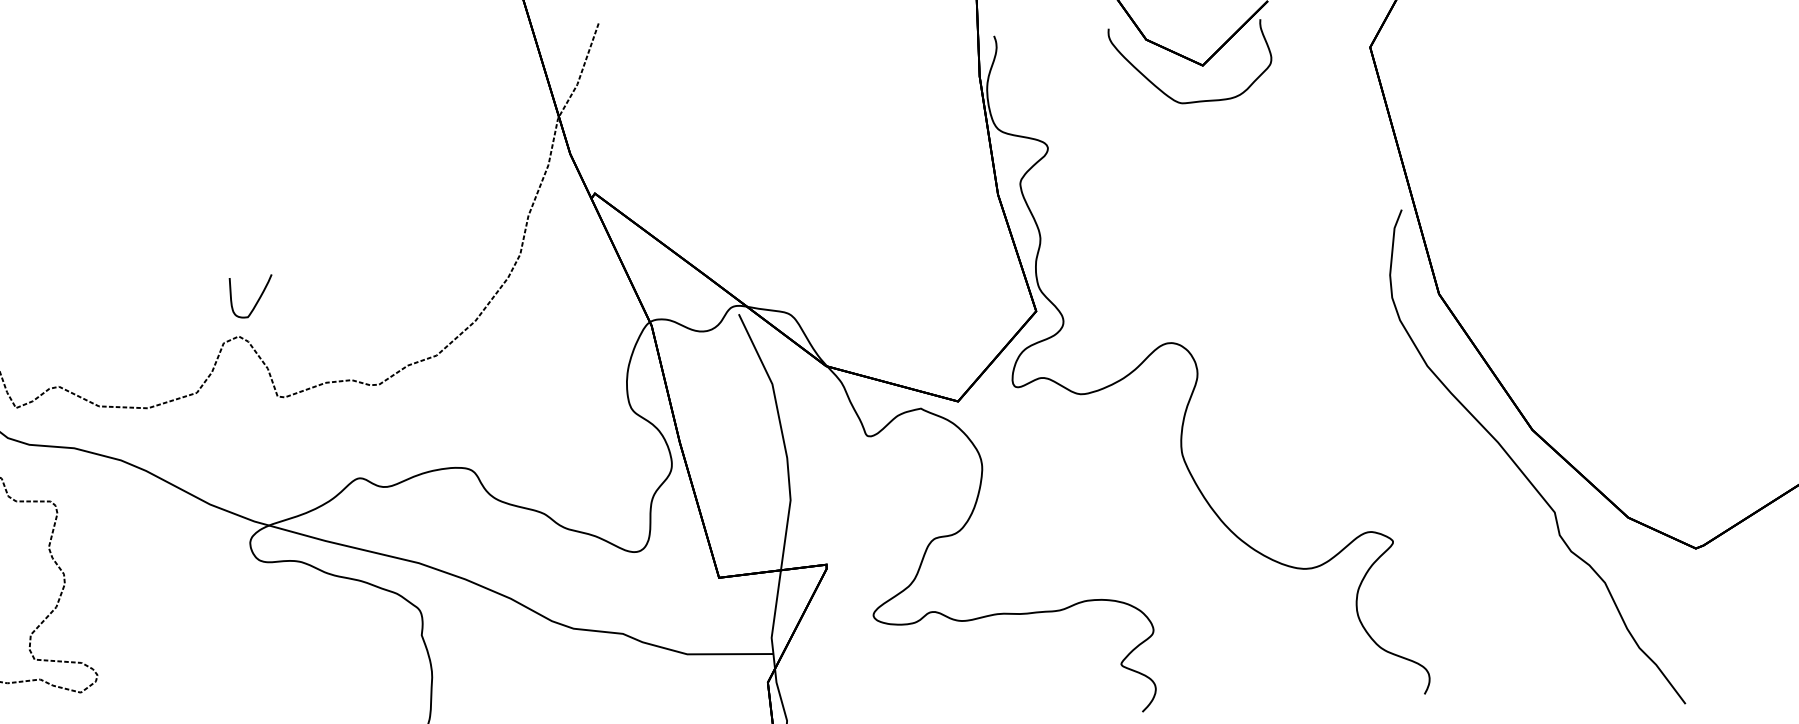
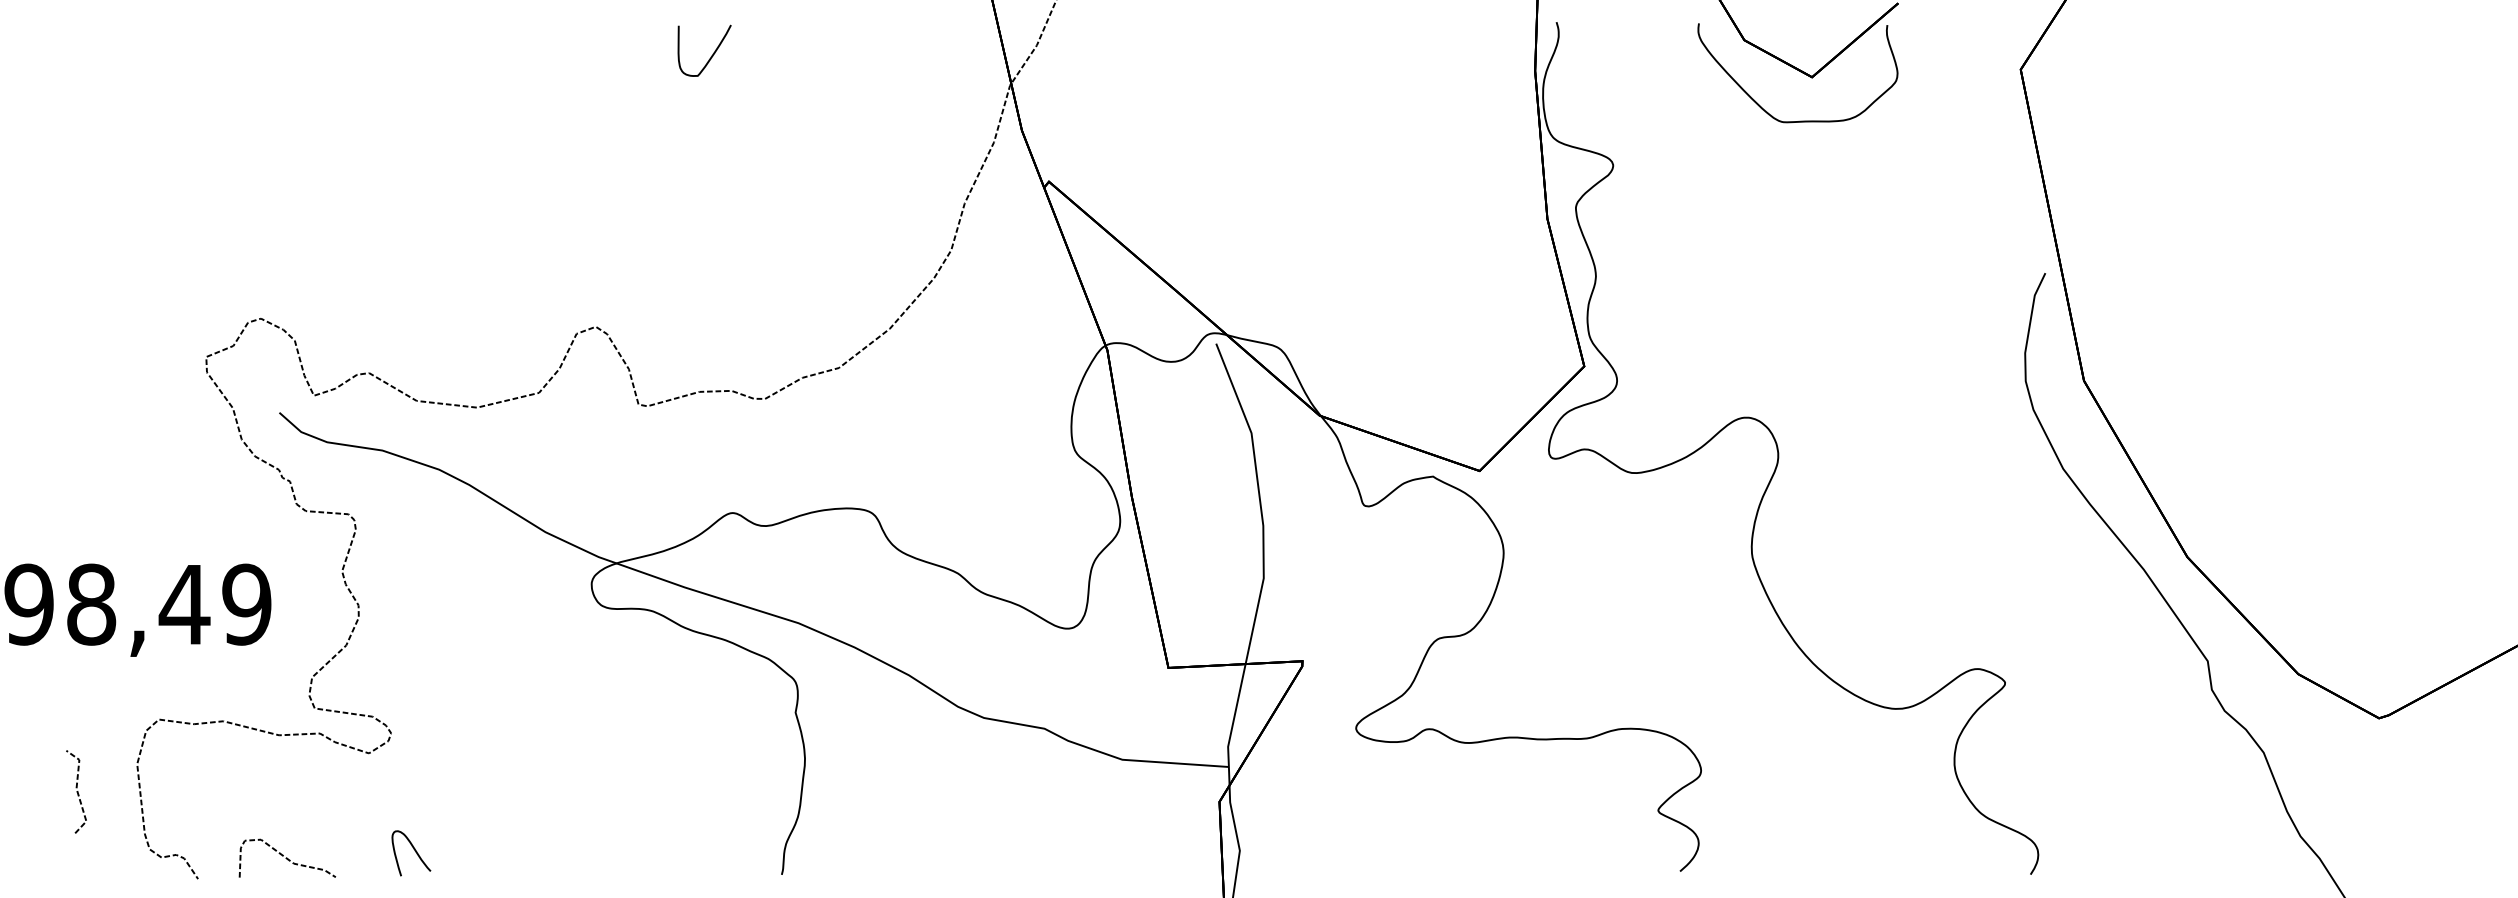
curve: (257, 300) -> (711, 55), moved

